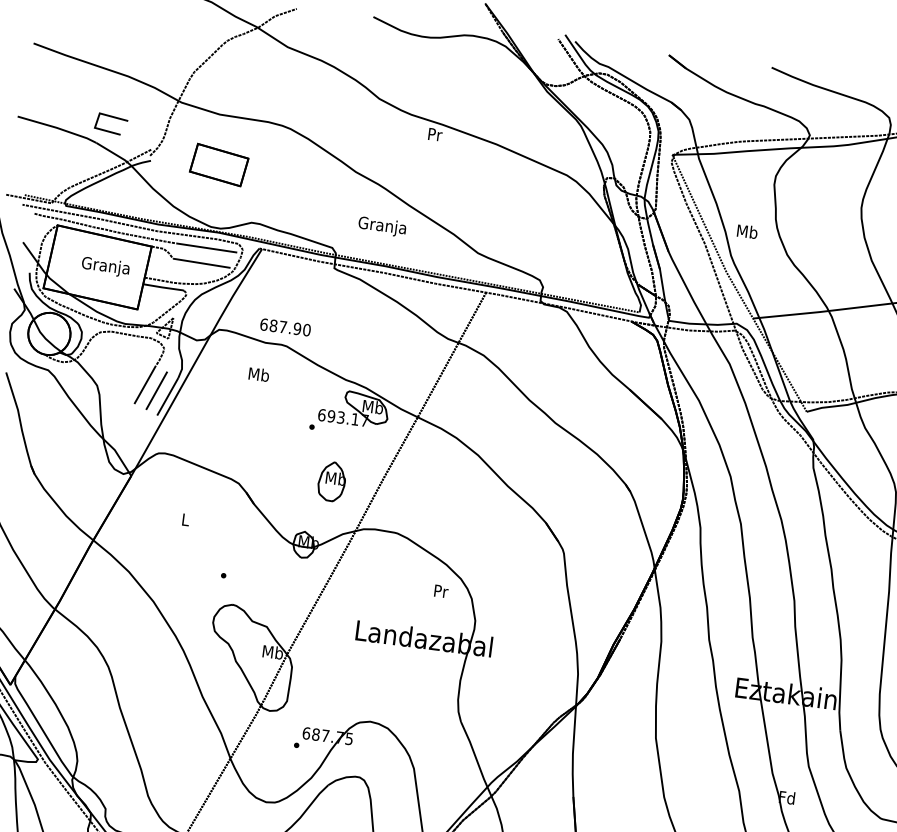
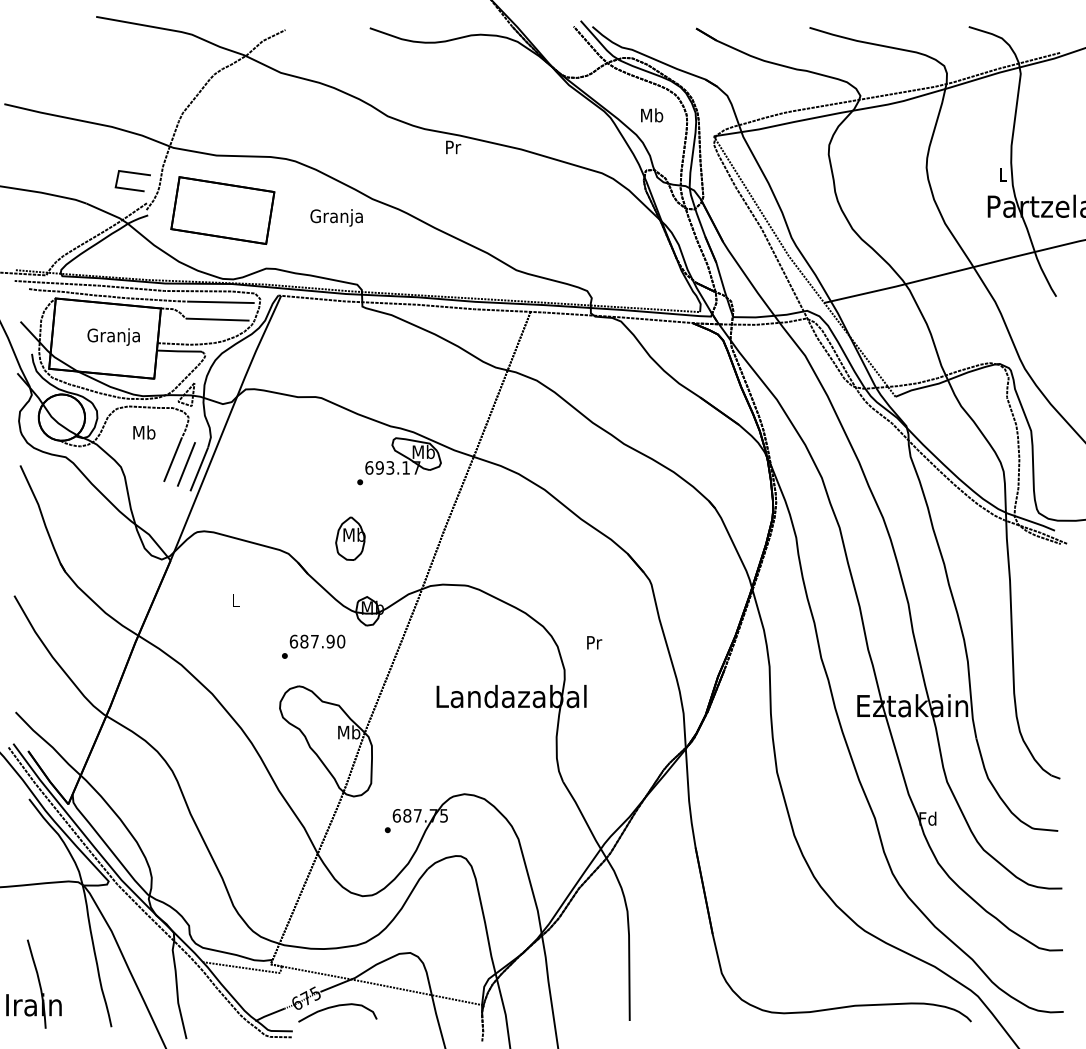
line: (110, 130) -> (132, 188), moved
part: (218, 165) -> (222, 210), size x1.67
text: (382, 226) -> (336, 217), moved
text: (747, 231) -> (652, 115), moved
text: (285, 327) -> (317, 641), moved
text: (259, 374) -> (144, 432), moved
part: (332, 481) -> (350, 538), moved
text: (441, 591) -> (594, 642), moved

